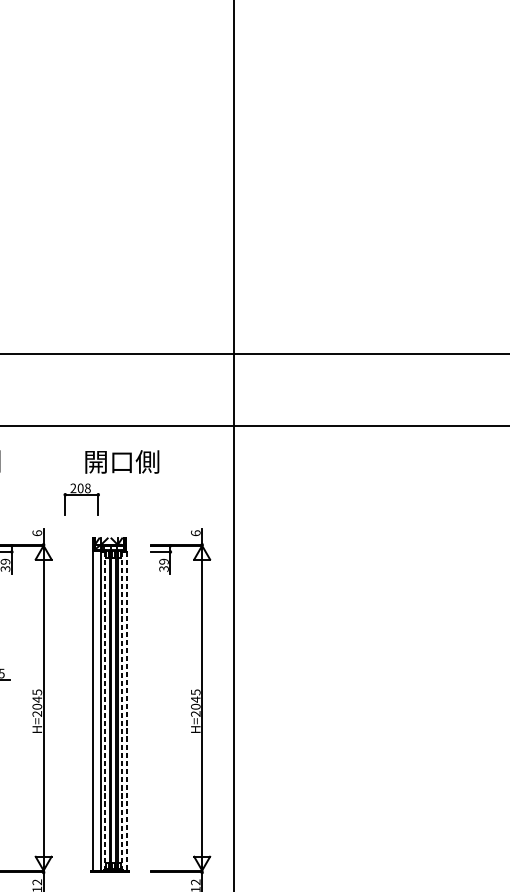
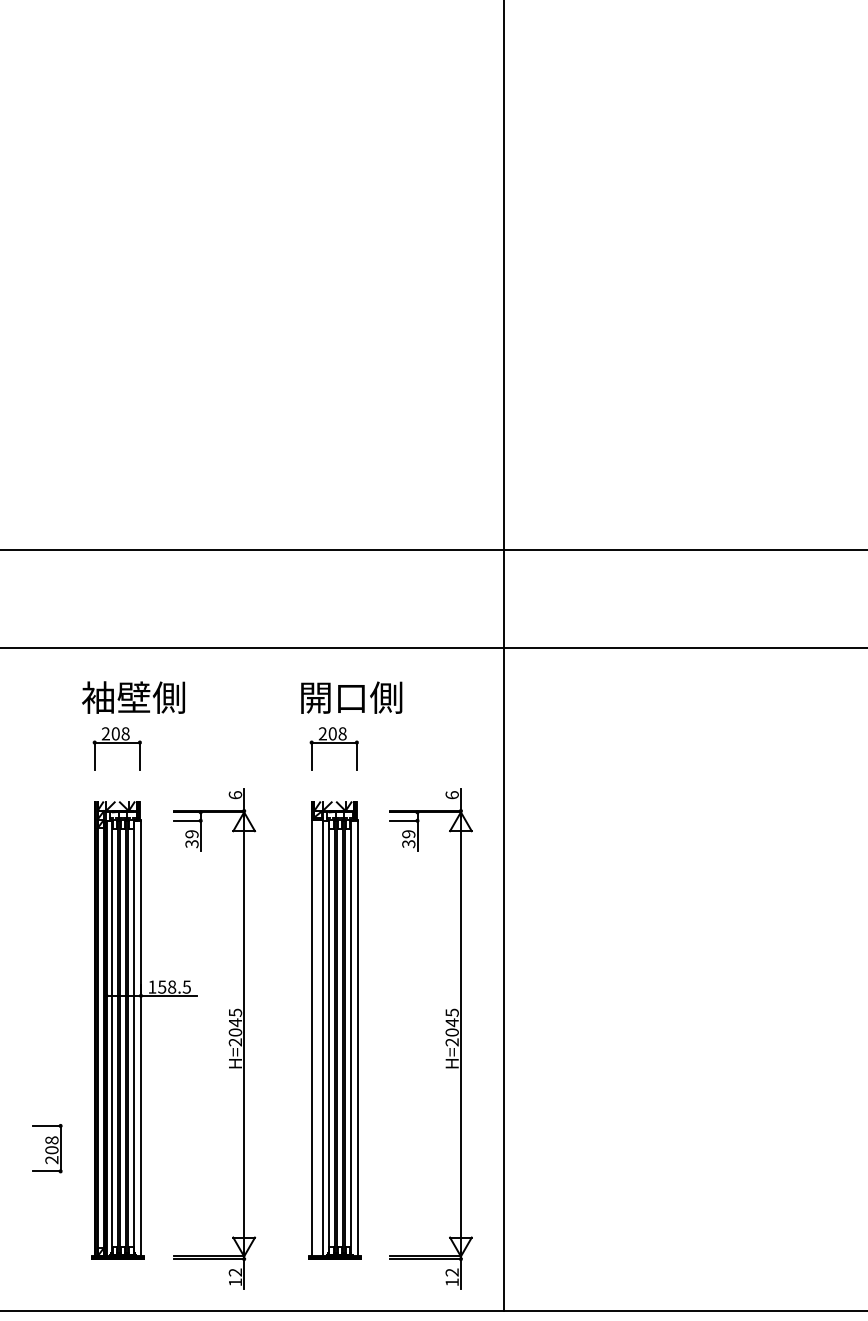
part: (81, 499) -> (333, 748), moved
line: (105, 710) -> (328, 1037), dashed -> solid
line: (122, 710) -> (351, 1037), dashed -> solid
line: (126, 711) -> (357, 1038), dashed -> solid

